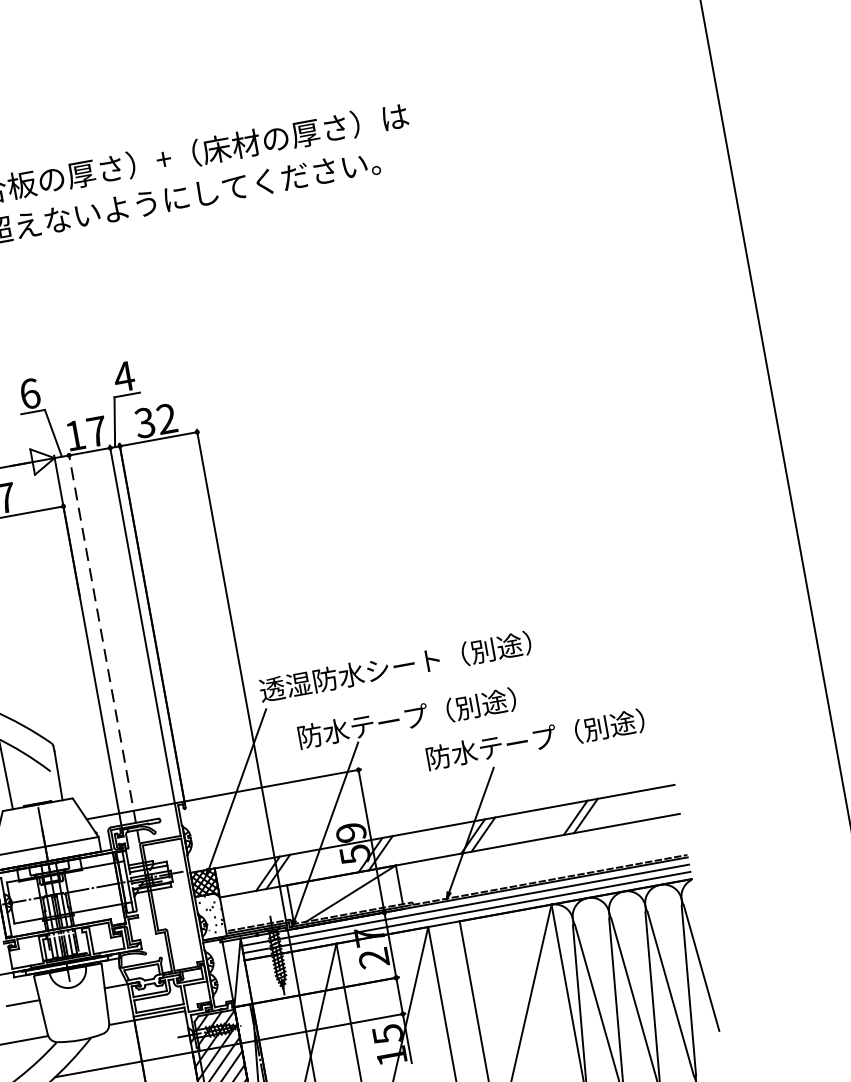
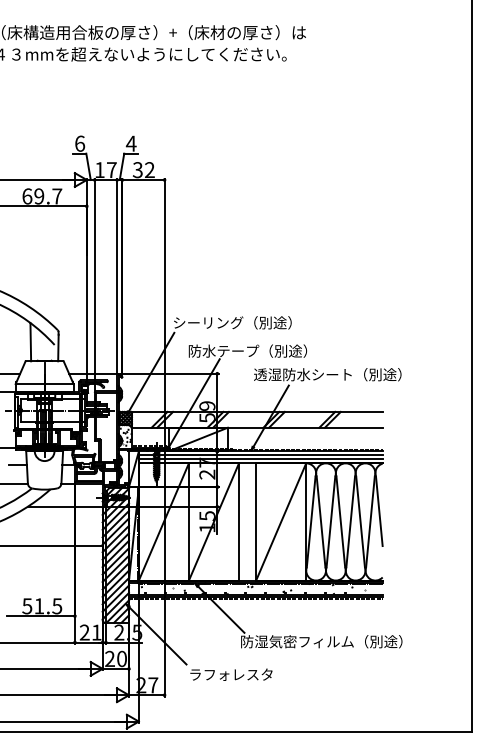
line: (103, 647) -> (94, 284), dashed -> solid
text: (395, 666) -> (246, 322), 透湿防水シート（別途） -> シーリング（別途）
text: (560, 734) -> (327, 374), 防水テープ（別途） -> 透湿防水シート（別途）

